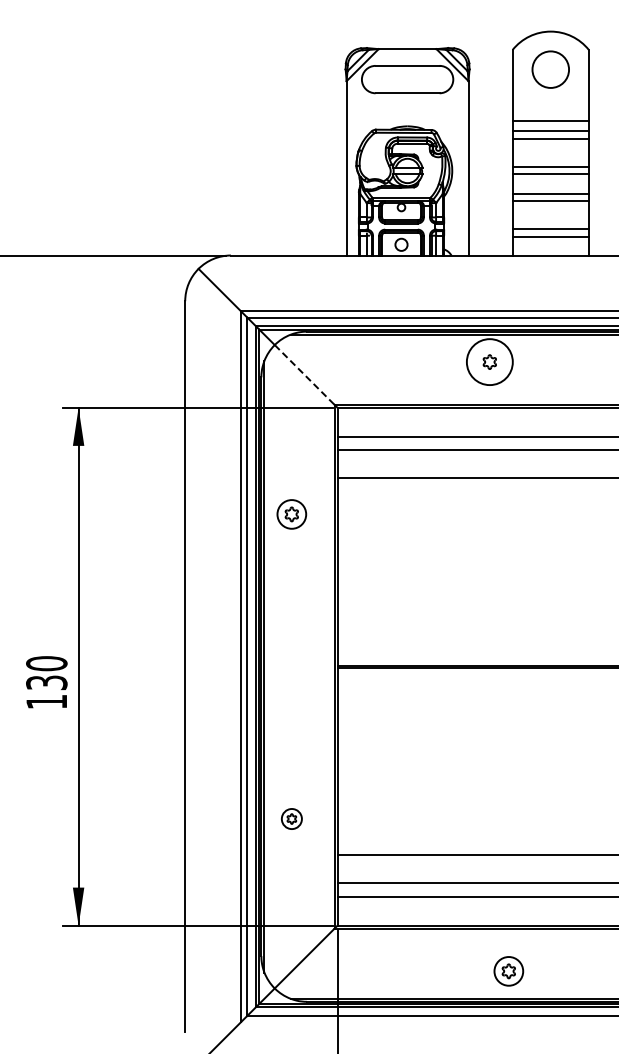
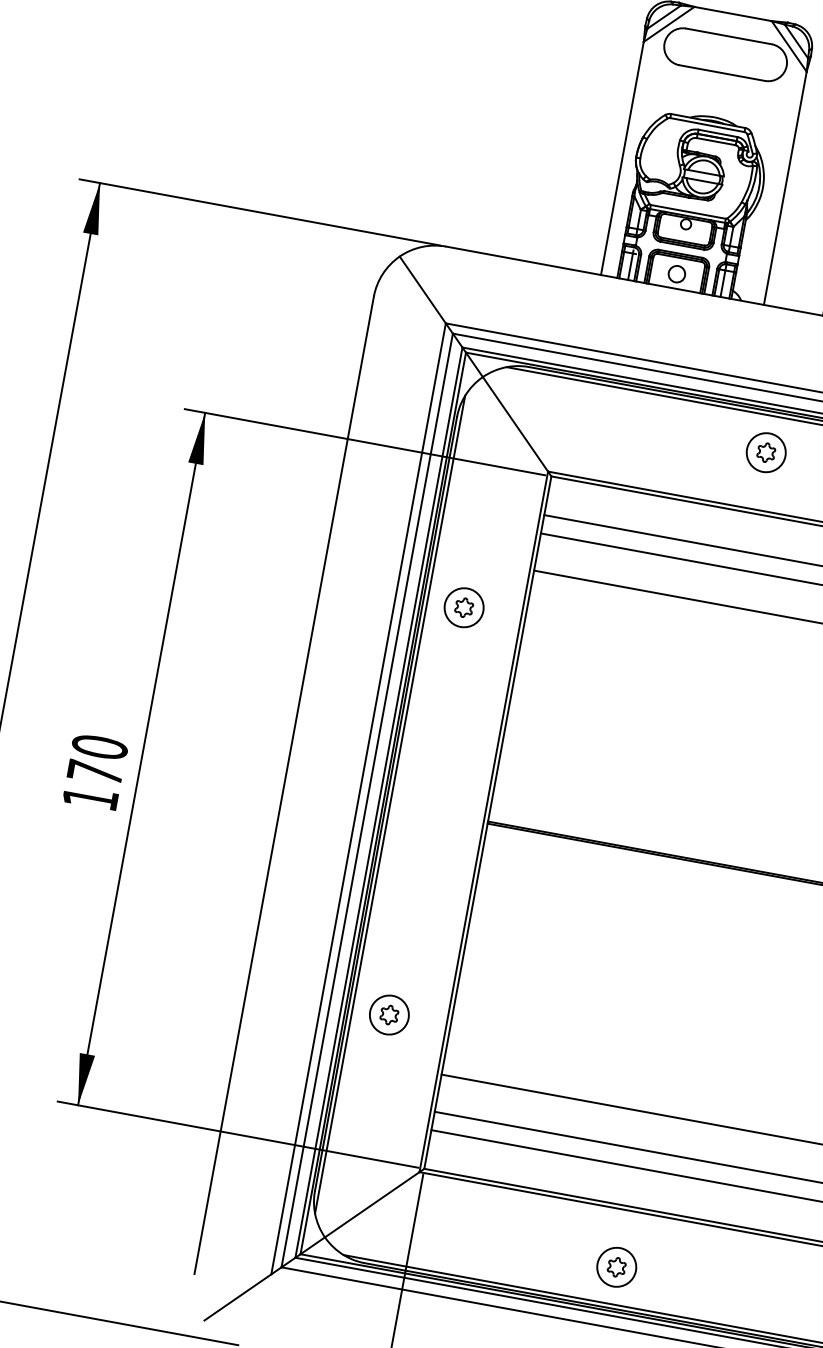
circle: (489, 361) -> (765, 451), size x0.62
line: (304, 375) -> (515, 425), dashed -> solid
text: (46, 682) -> (94, 772), 130 -> 170
part: (291, 818) -> (389, 1014), size x1.43
part: (508, 971) -> (616, 1267), moved

